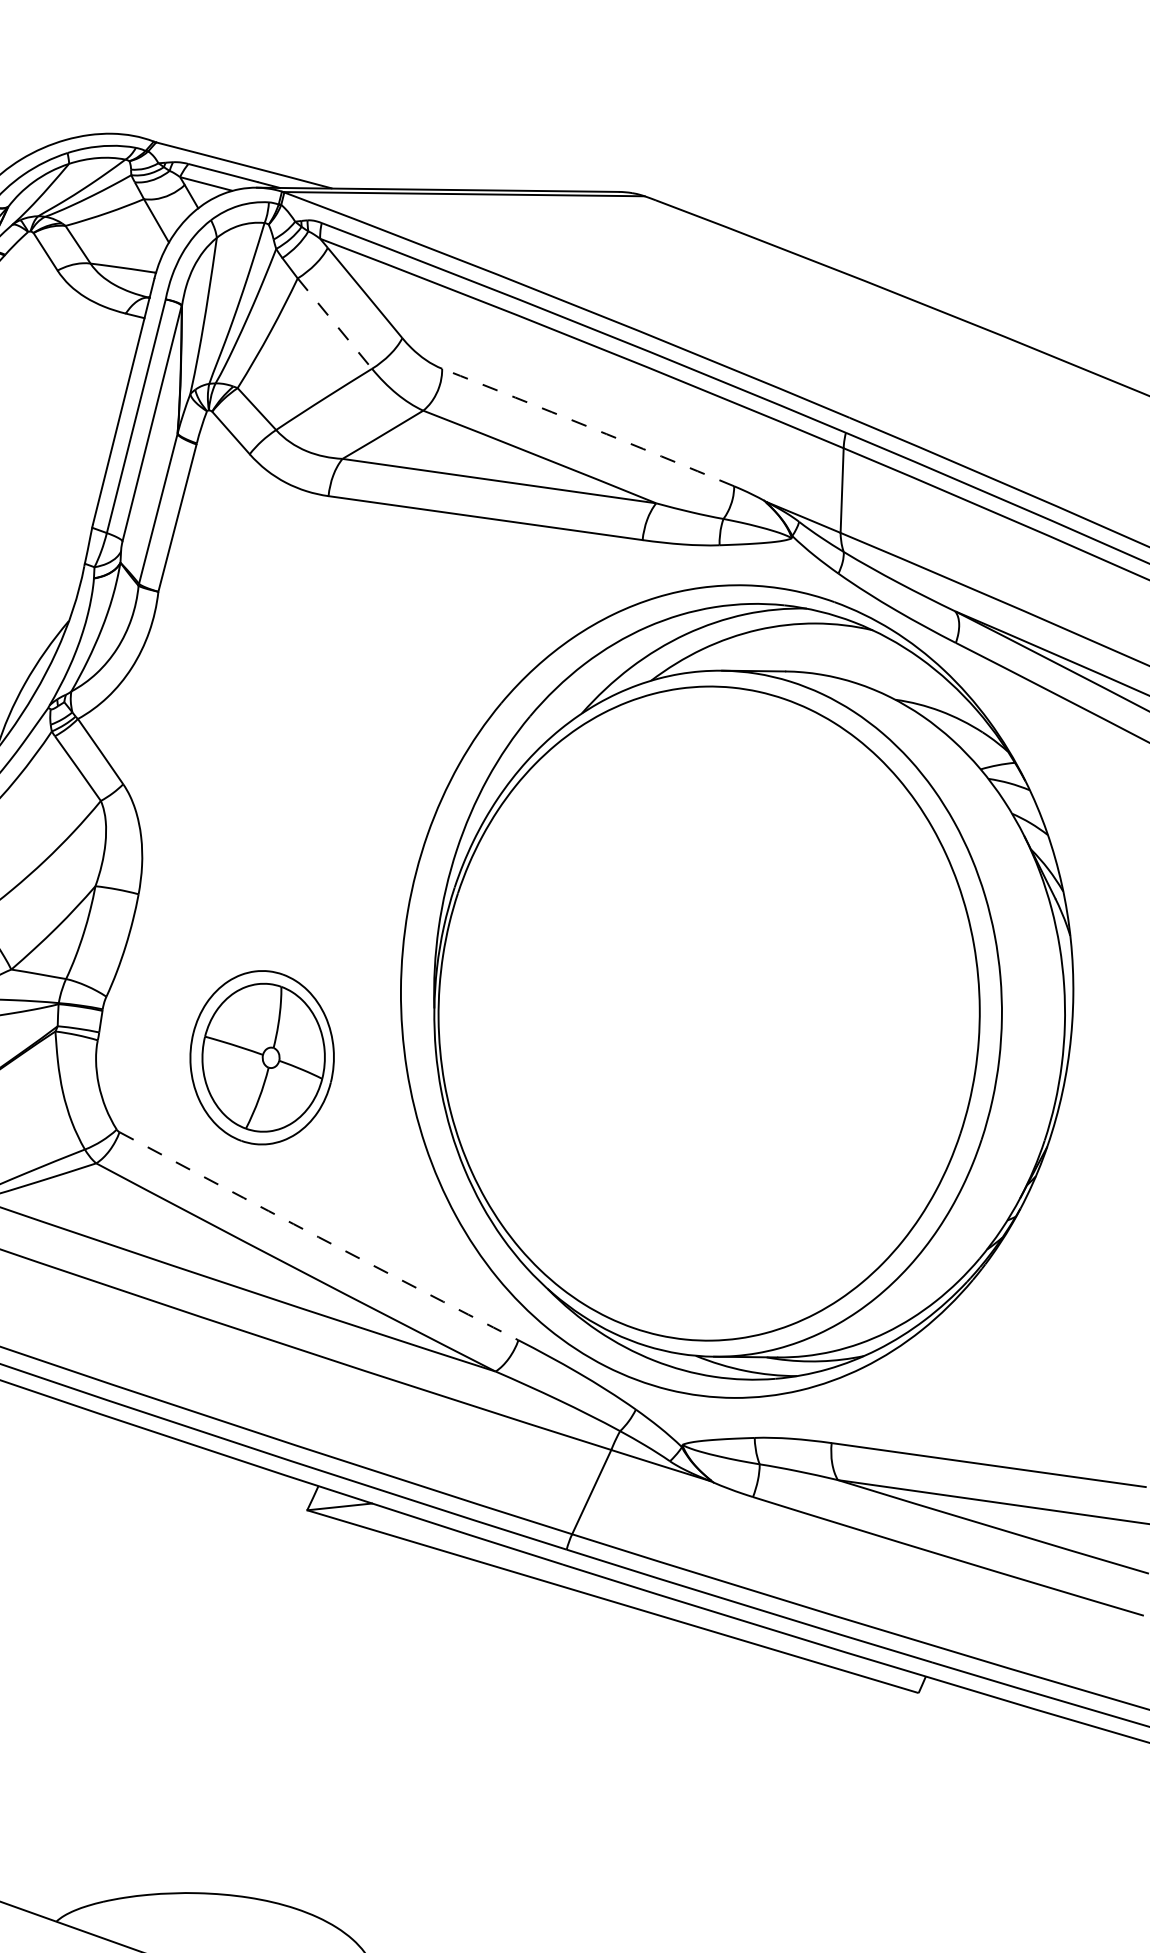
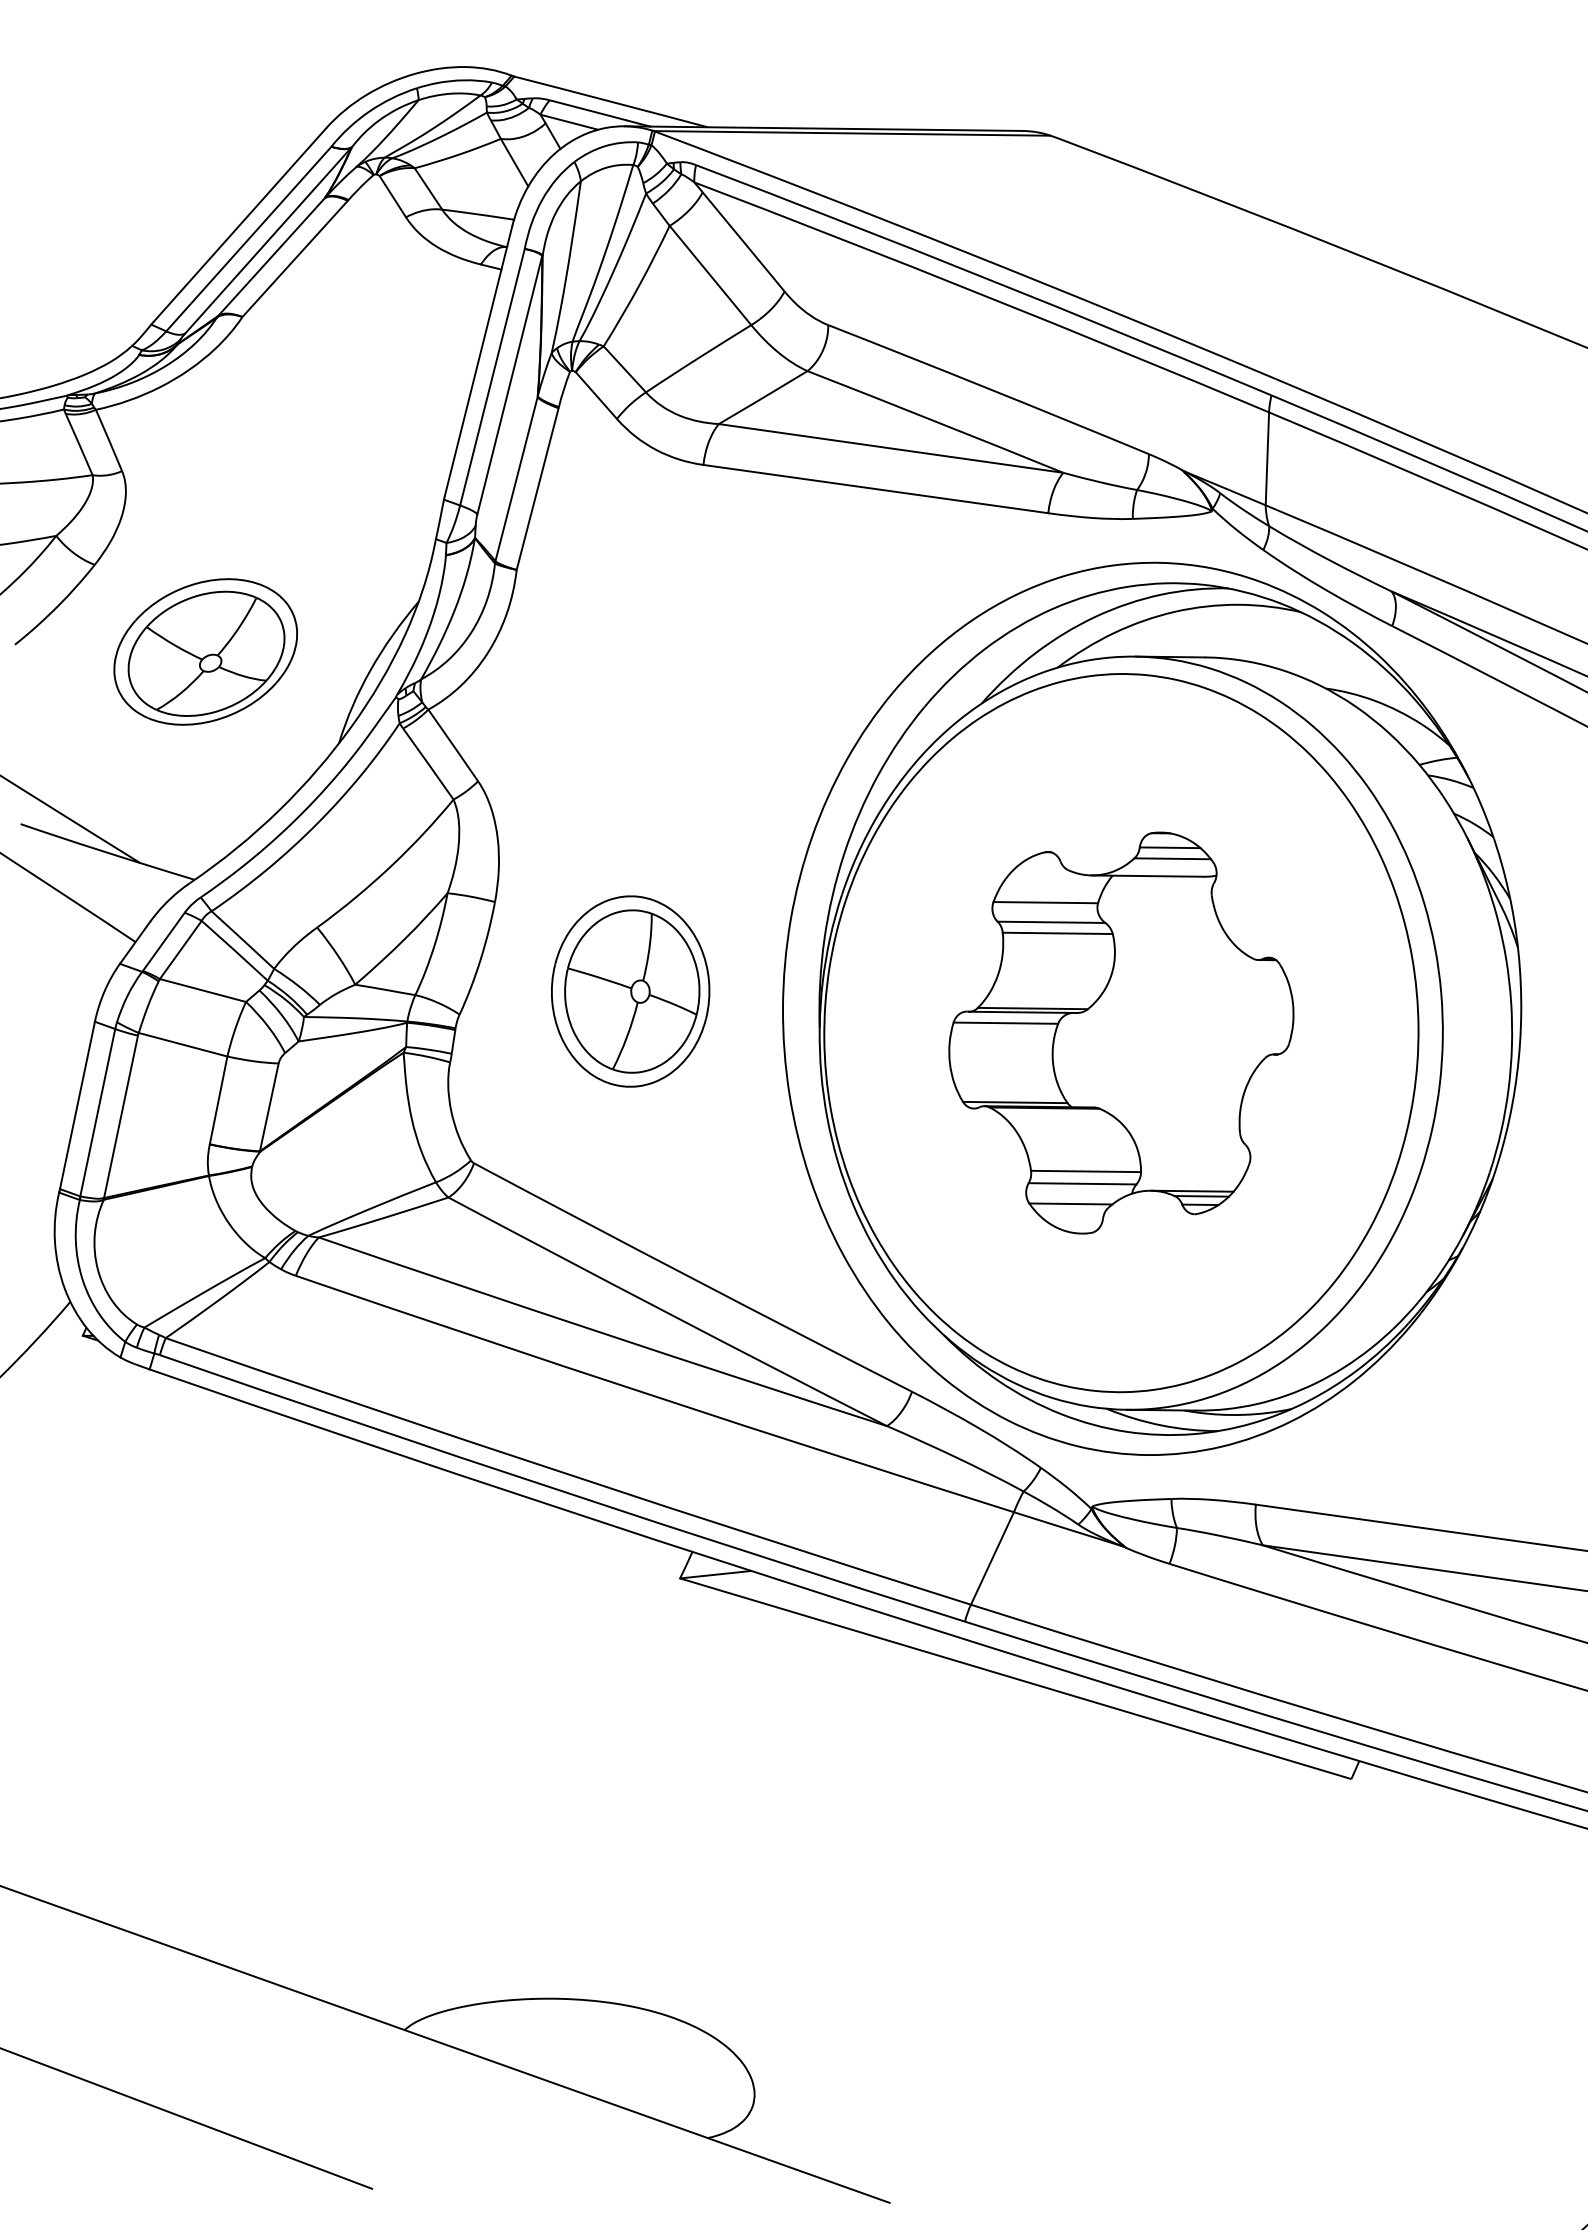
line: (334, 323) -> (710, 275), dashed -> solid
arc: (588, 426) -> (988, 388), dashed -> solid
part: (709, 1013) -> (1121, 1032), added
part: (262, 1057) -> (630, 991), moved
arc: (318, 1237) -> (692, 1278), dashed -> solid

